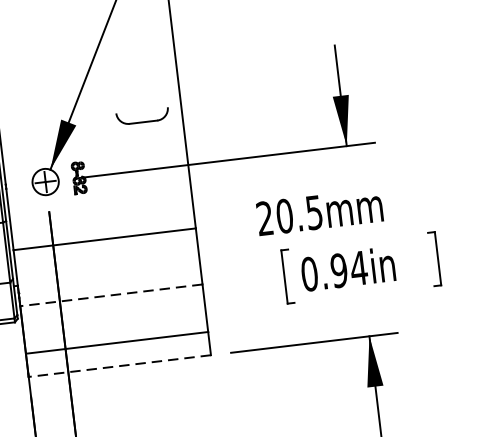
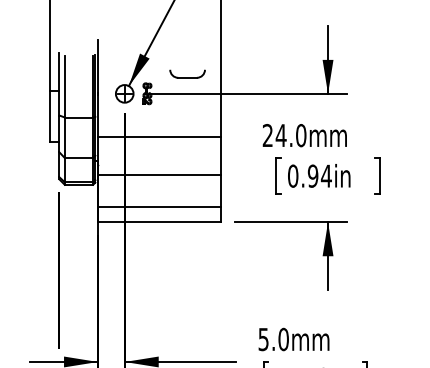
part: (142, 115) -> (187, 73), moved
text: (298, 214) -> (290, 135), 20.5mm -> 24.0mm
line: (111, 295) -> (159, 174), dashed -> solid
line: (119, 366) -> (159, 222), dashed -> solid

